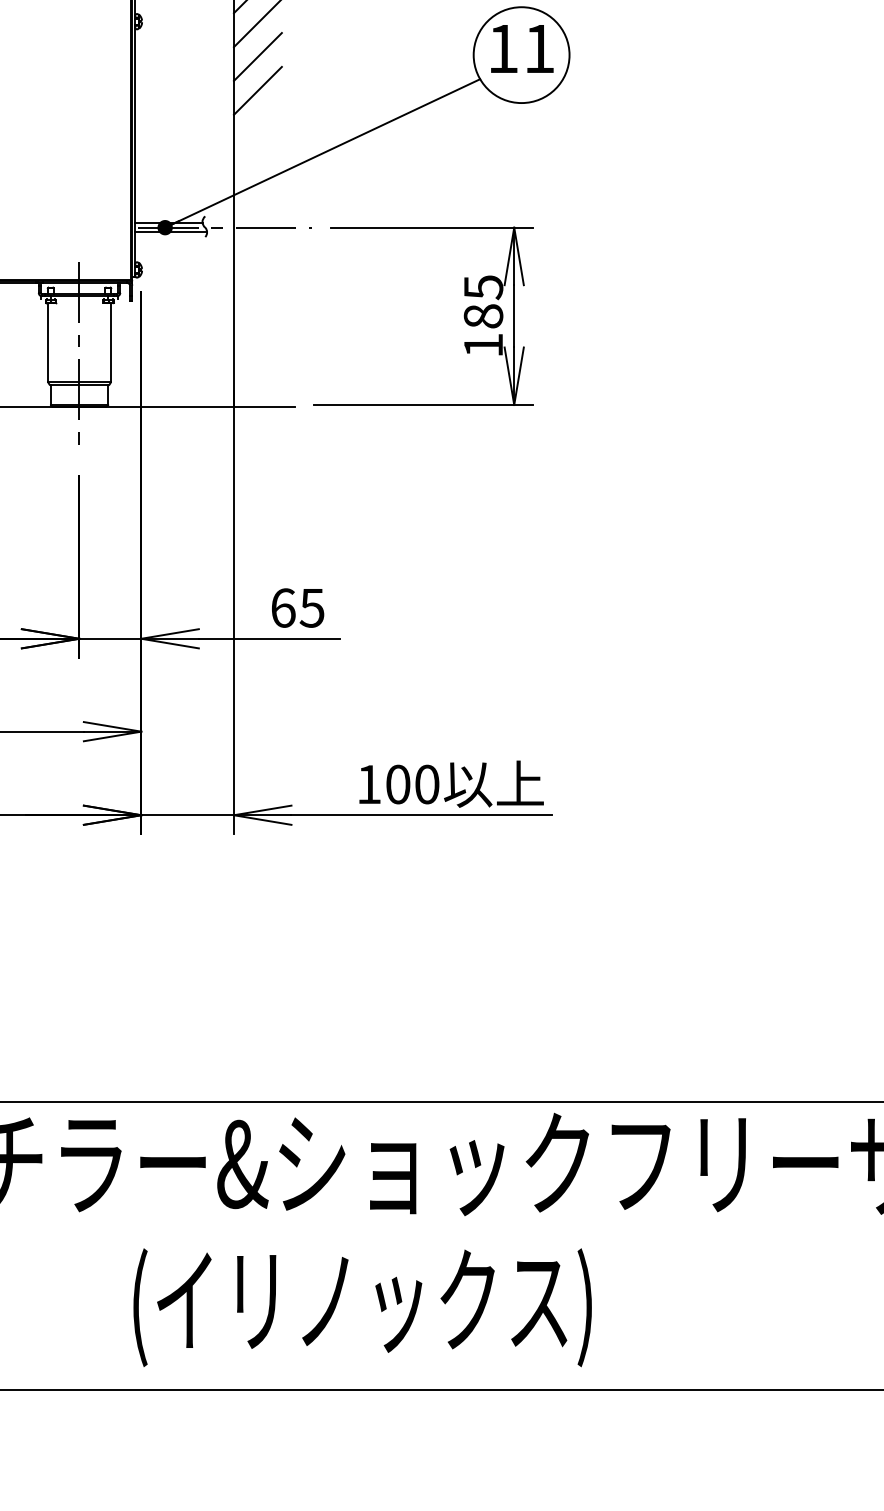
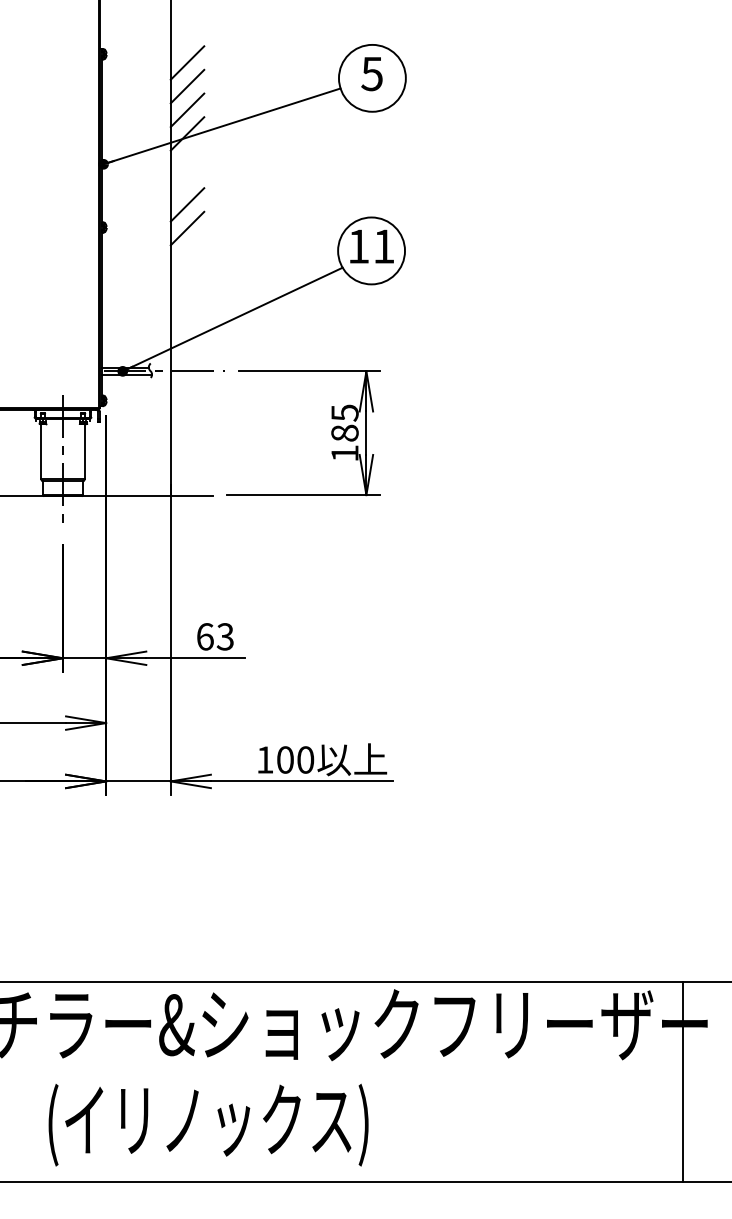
line: (257, 55) -> (187, 251), removed
line: (257, 90) -> (187, 275), removed
text: (312, 607) -> (225, 636), 65 -> 63
text: (362, 1306) -> (208, 1124), moved

